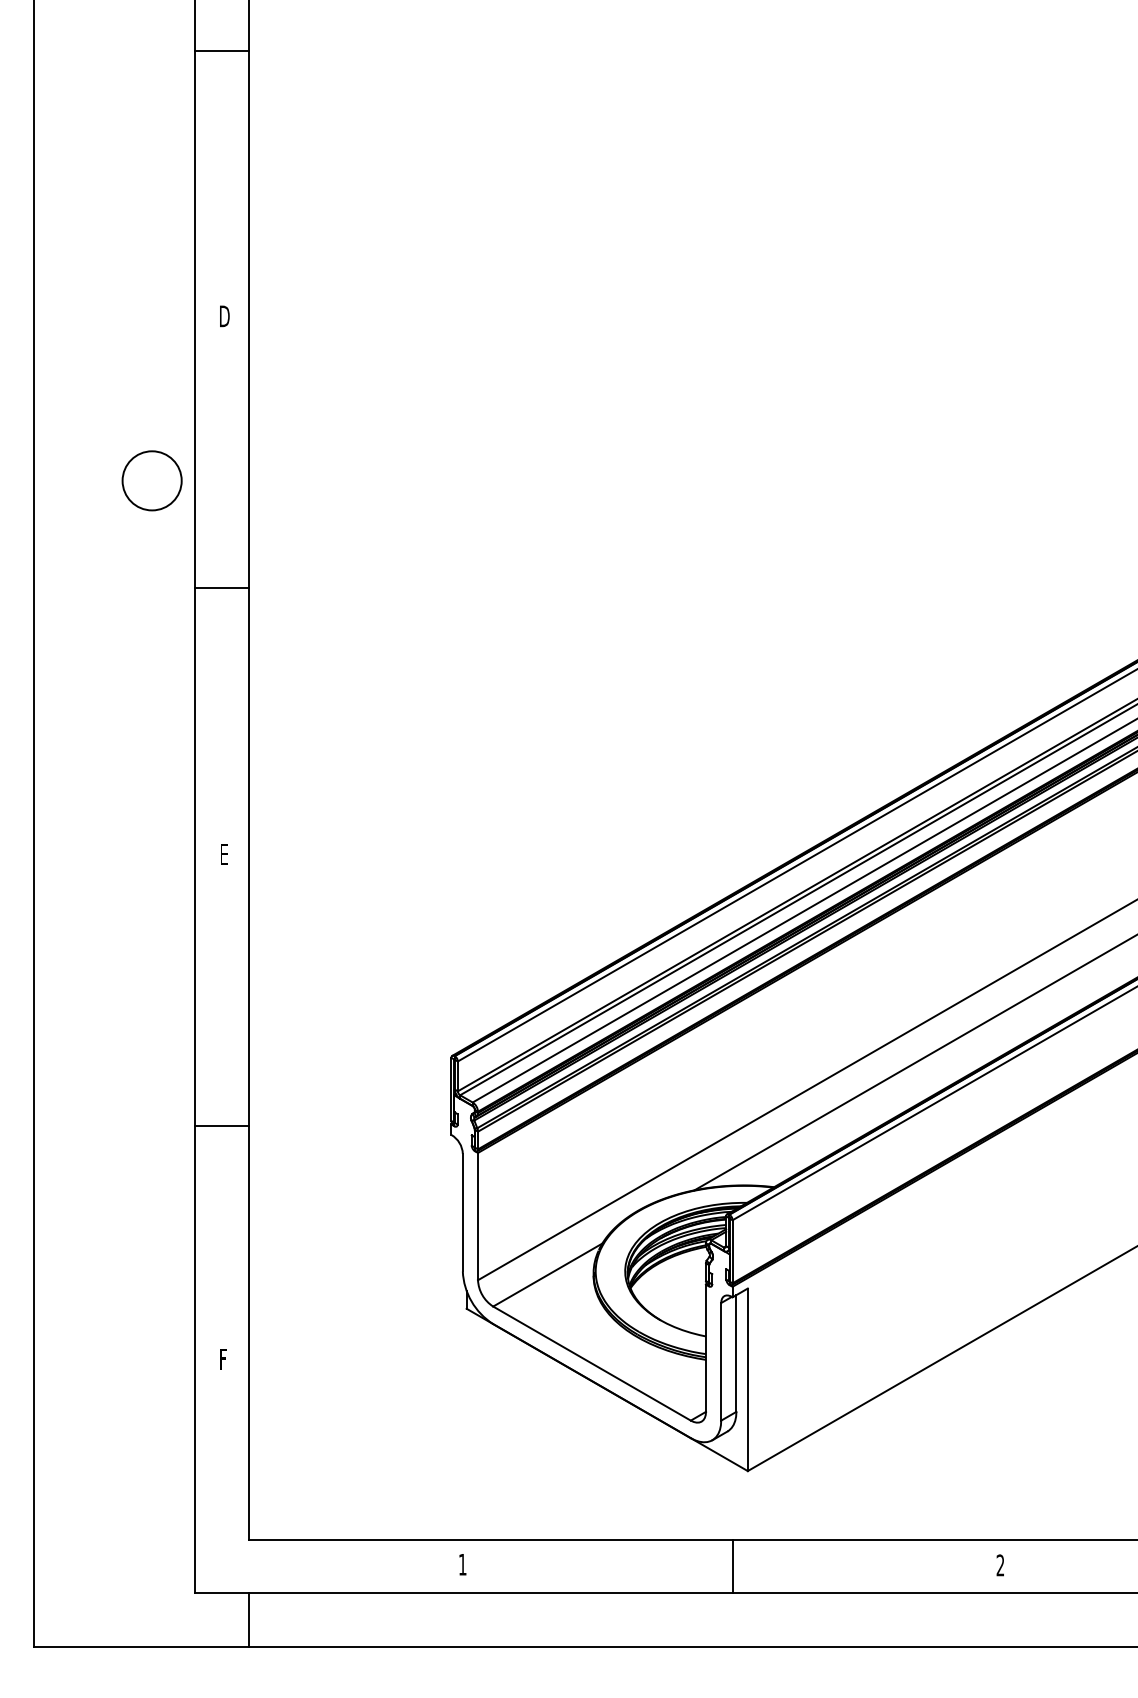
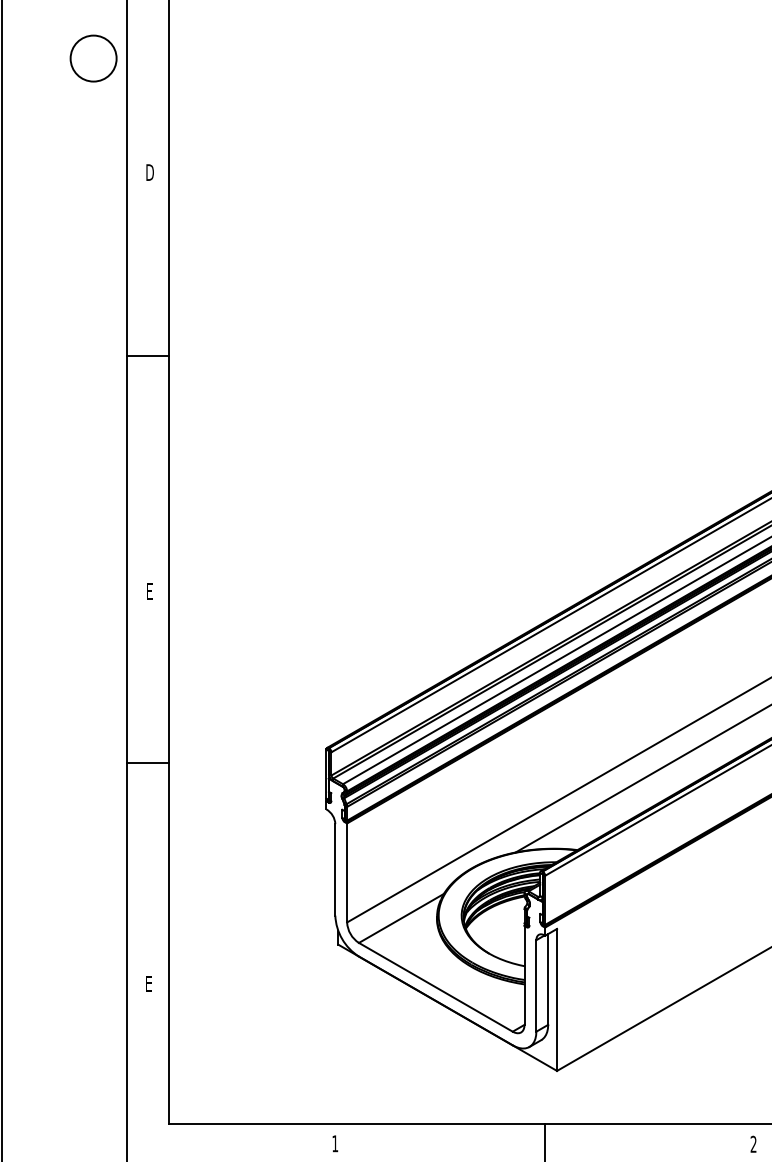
circle: (151, 480) -> (93, 58), moved
line: (221, 588) -> (147, 356), moved
line: (221, 1125) -> (147, 763), moved
text: (223, 1360) -> (149, 984), F -> E

